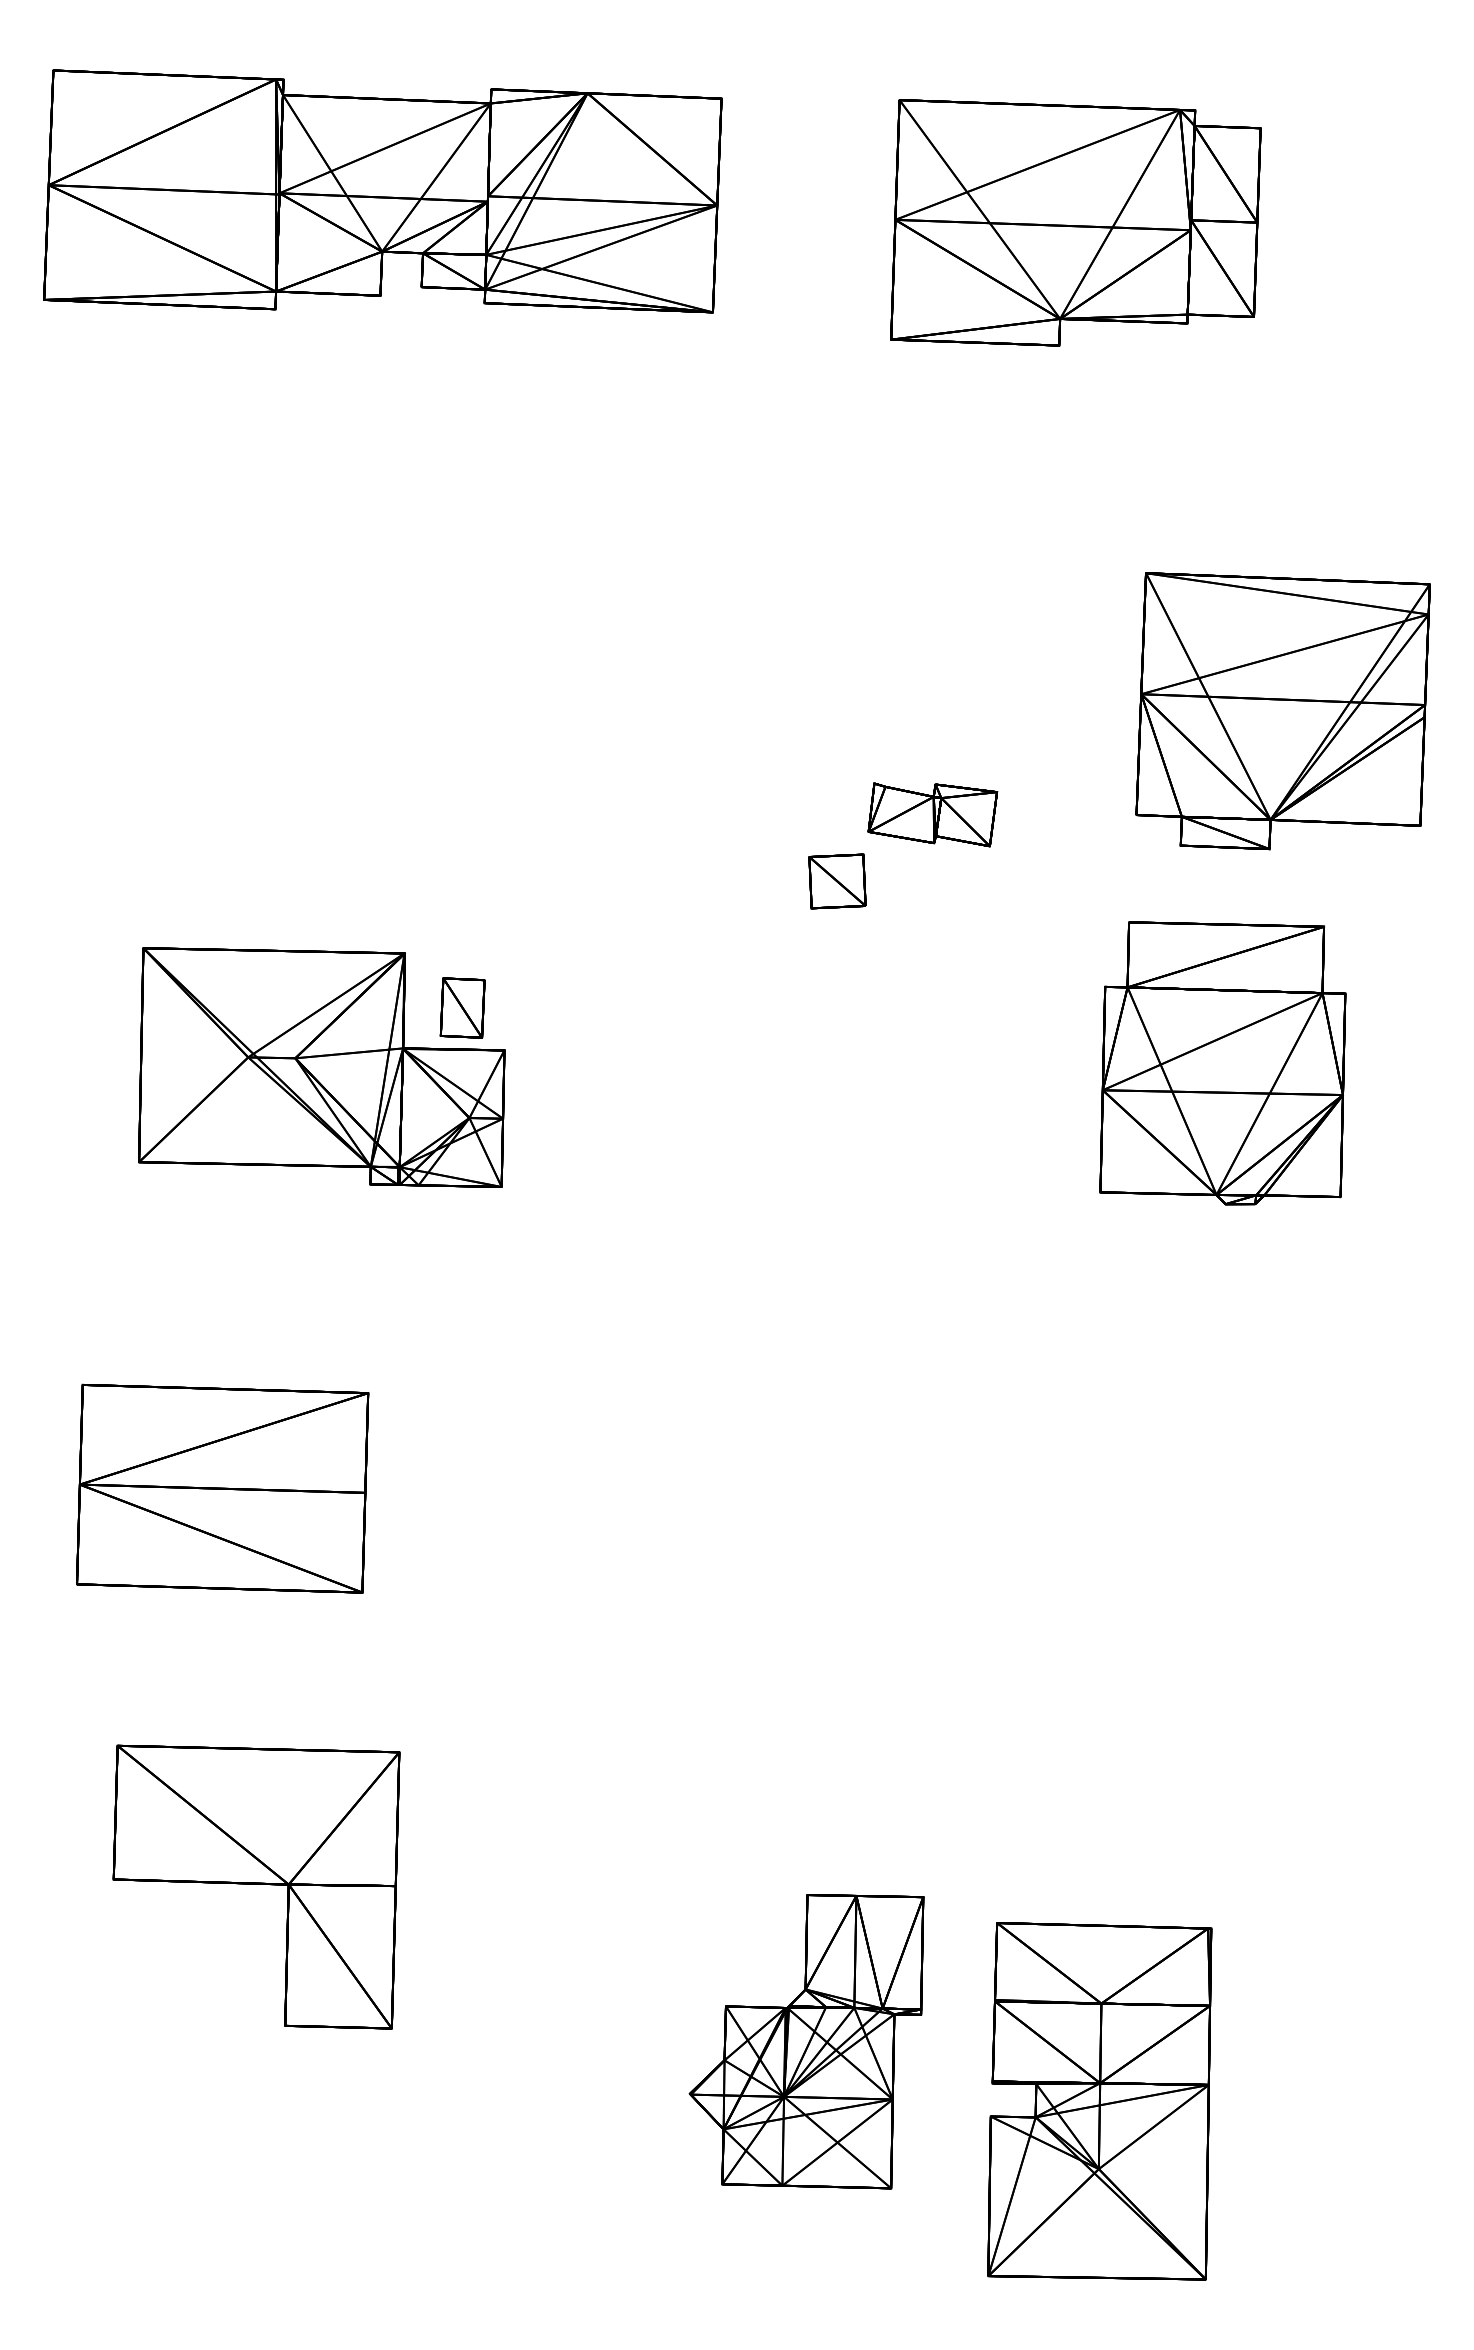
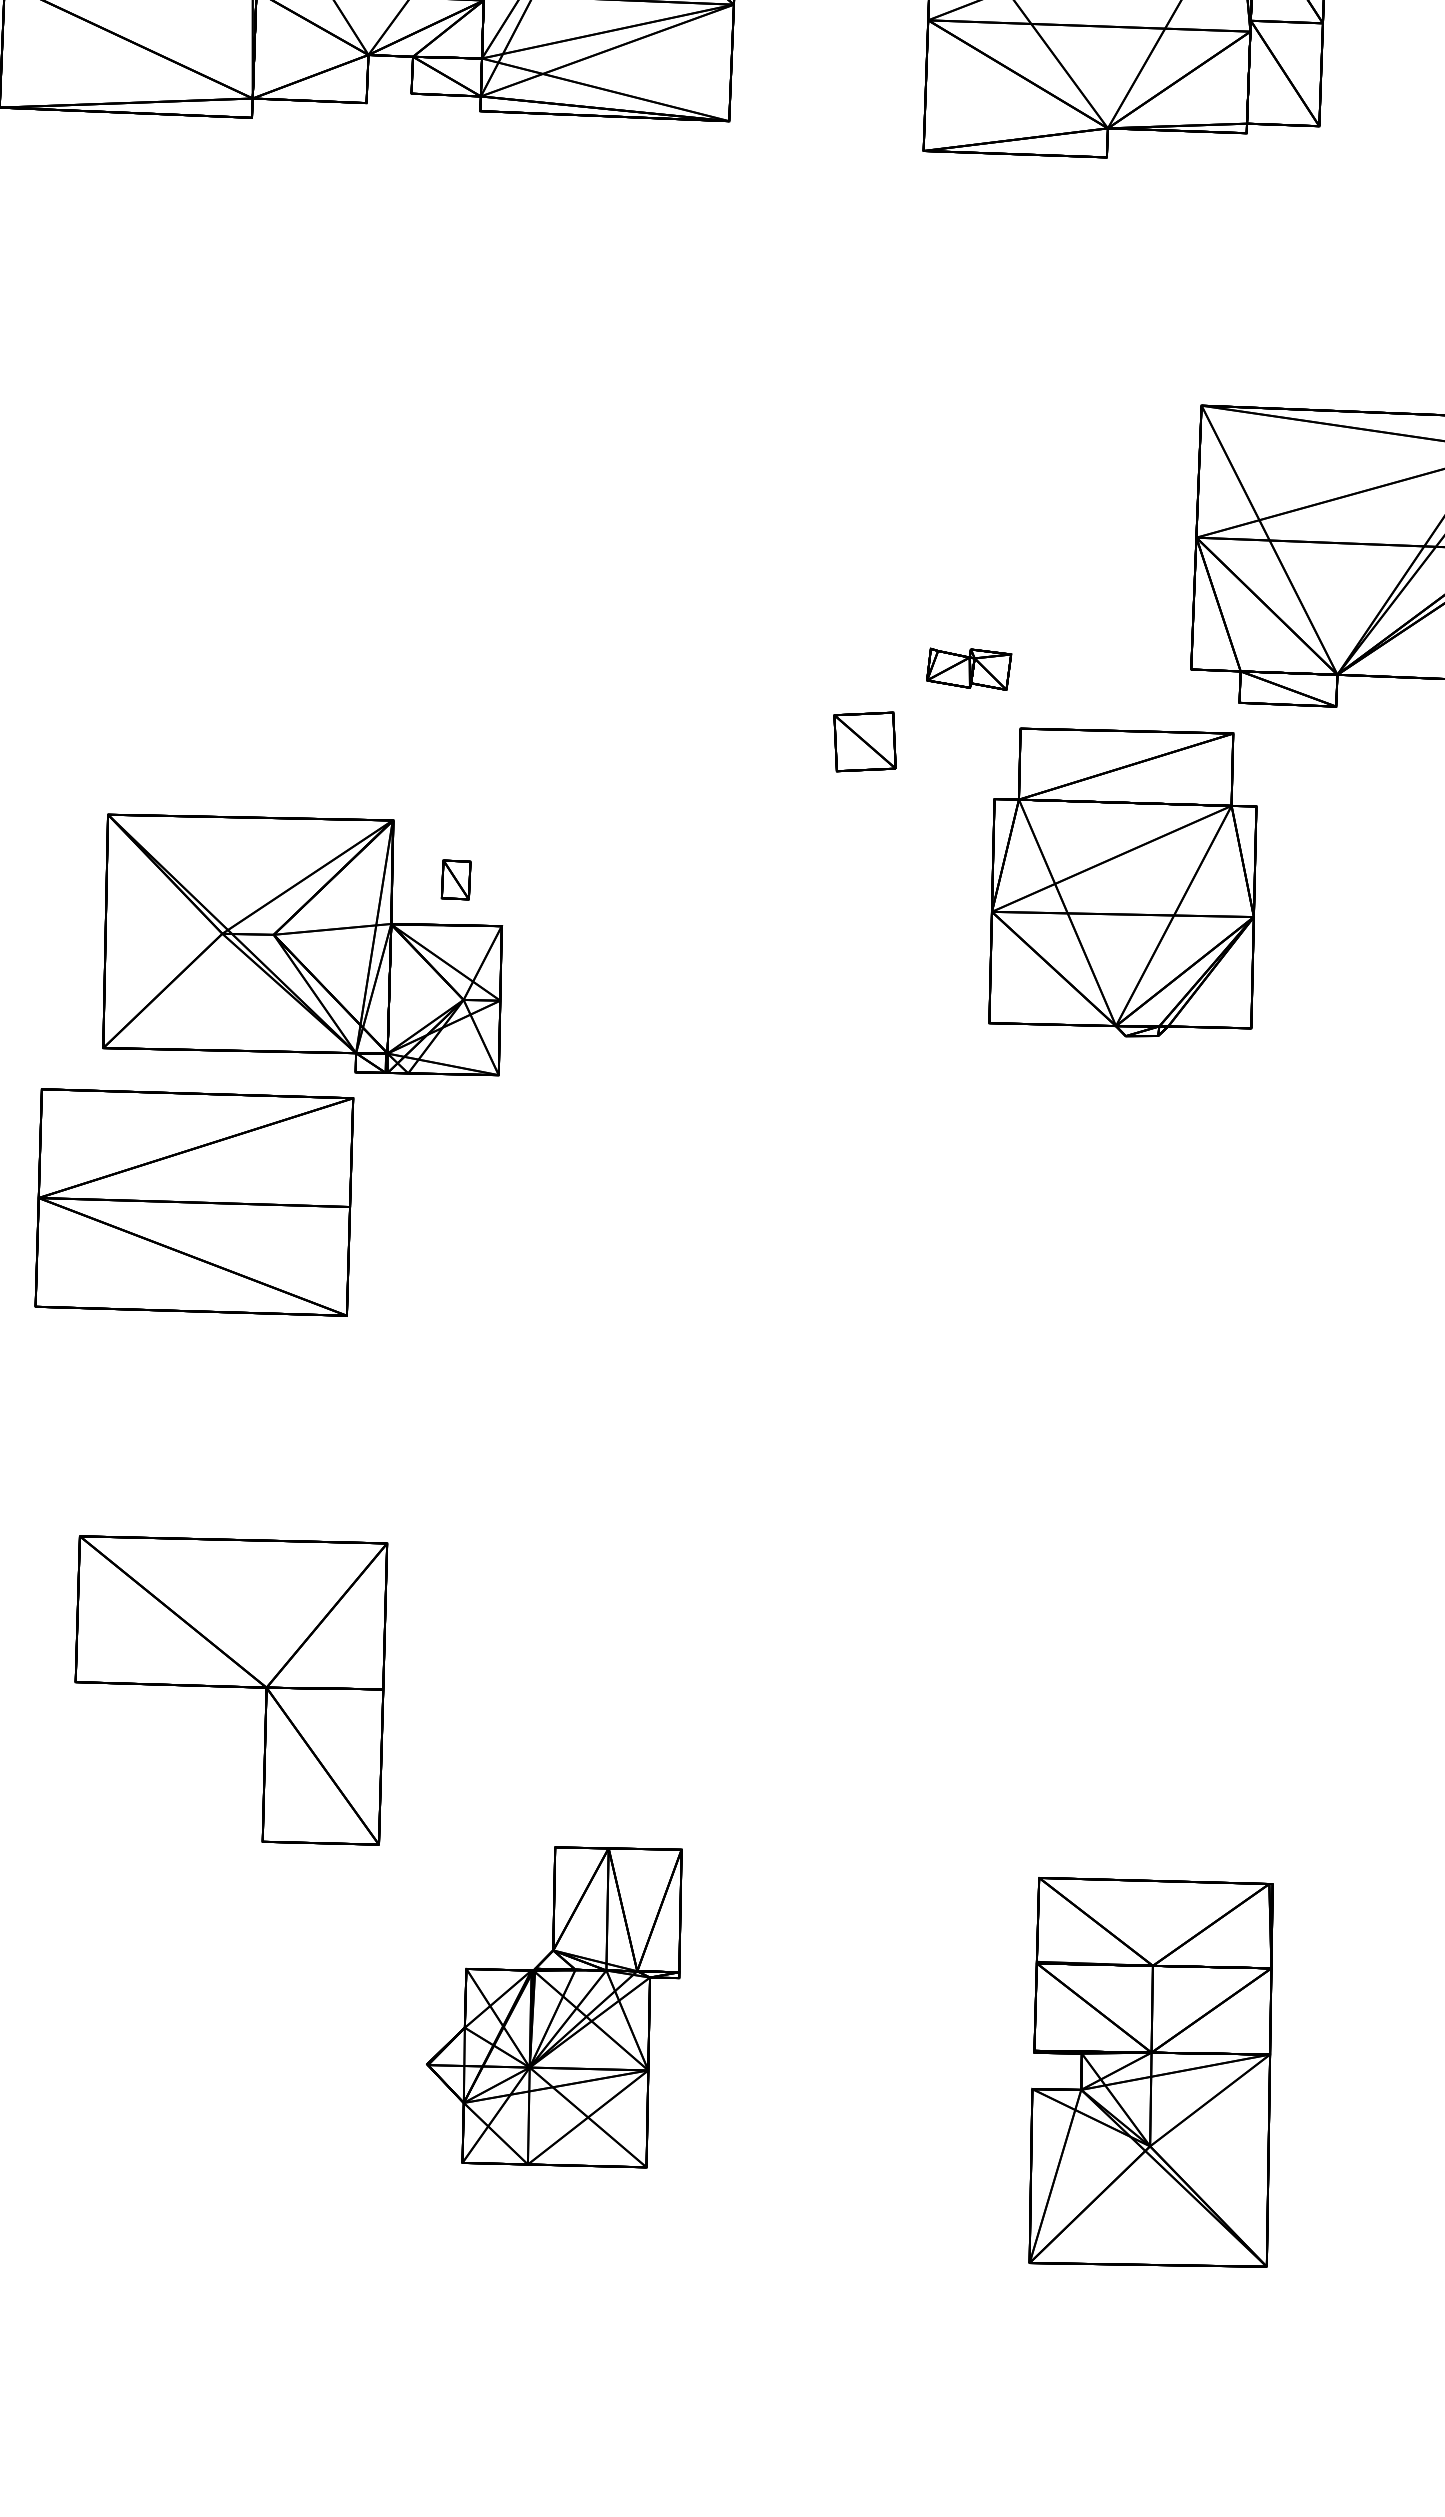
part: (932, 814) -> (968, 668), size x0.6
part: (462, 1007) -> (456, 879), size x0.6
part: (1222, 1063) -> (1122, 882), moved
part: (222, 1488) -> (194, 1202), moved
part: (256, 1886) -> (231, 1689), moved
part: (806, 2041) -> (554, 2007), moved

